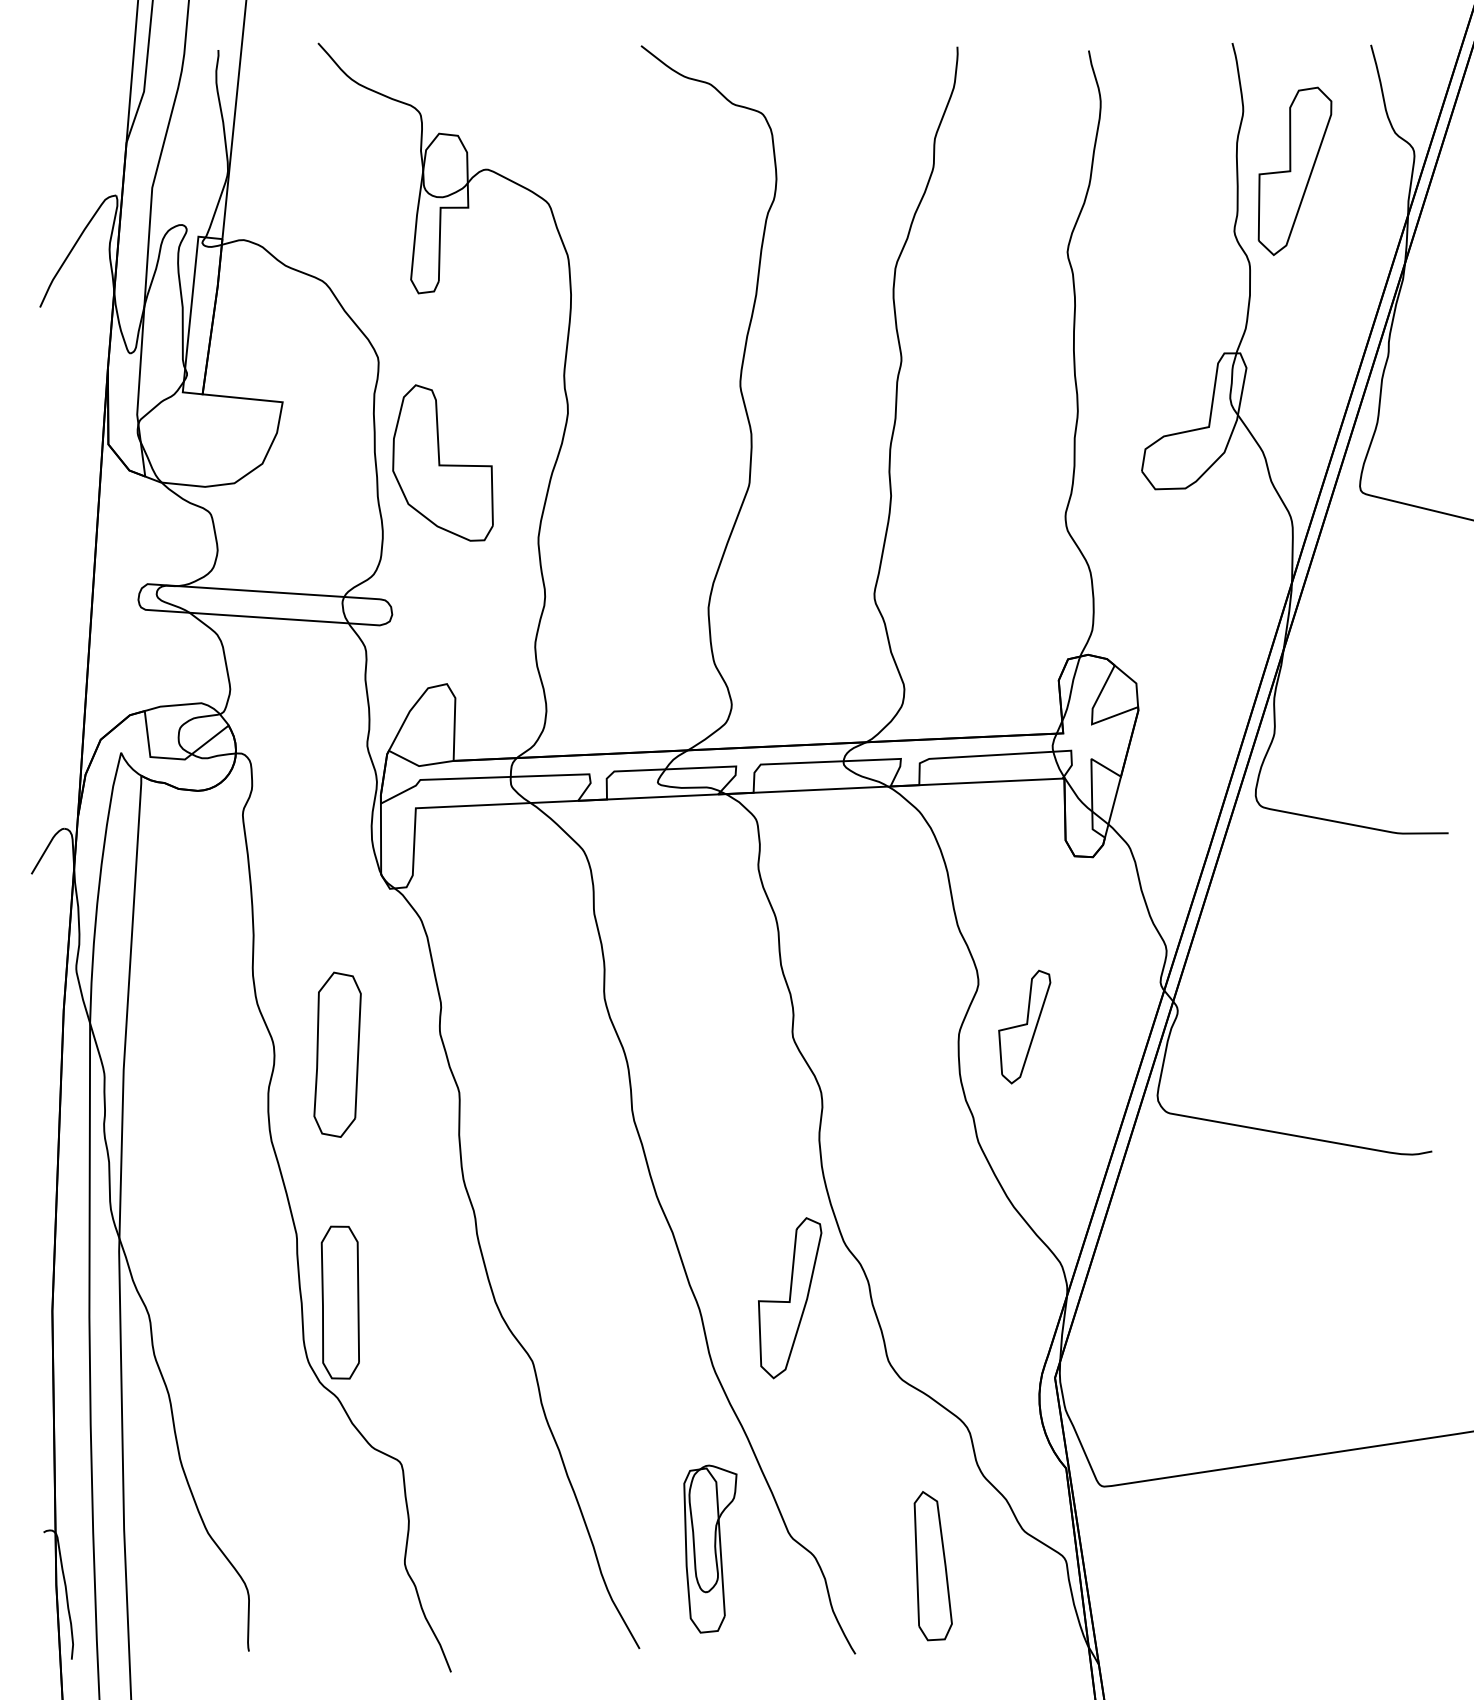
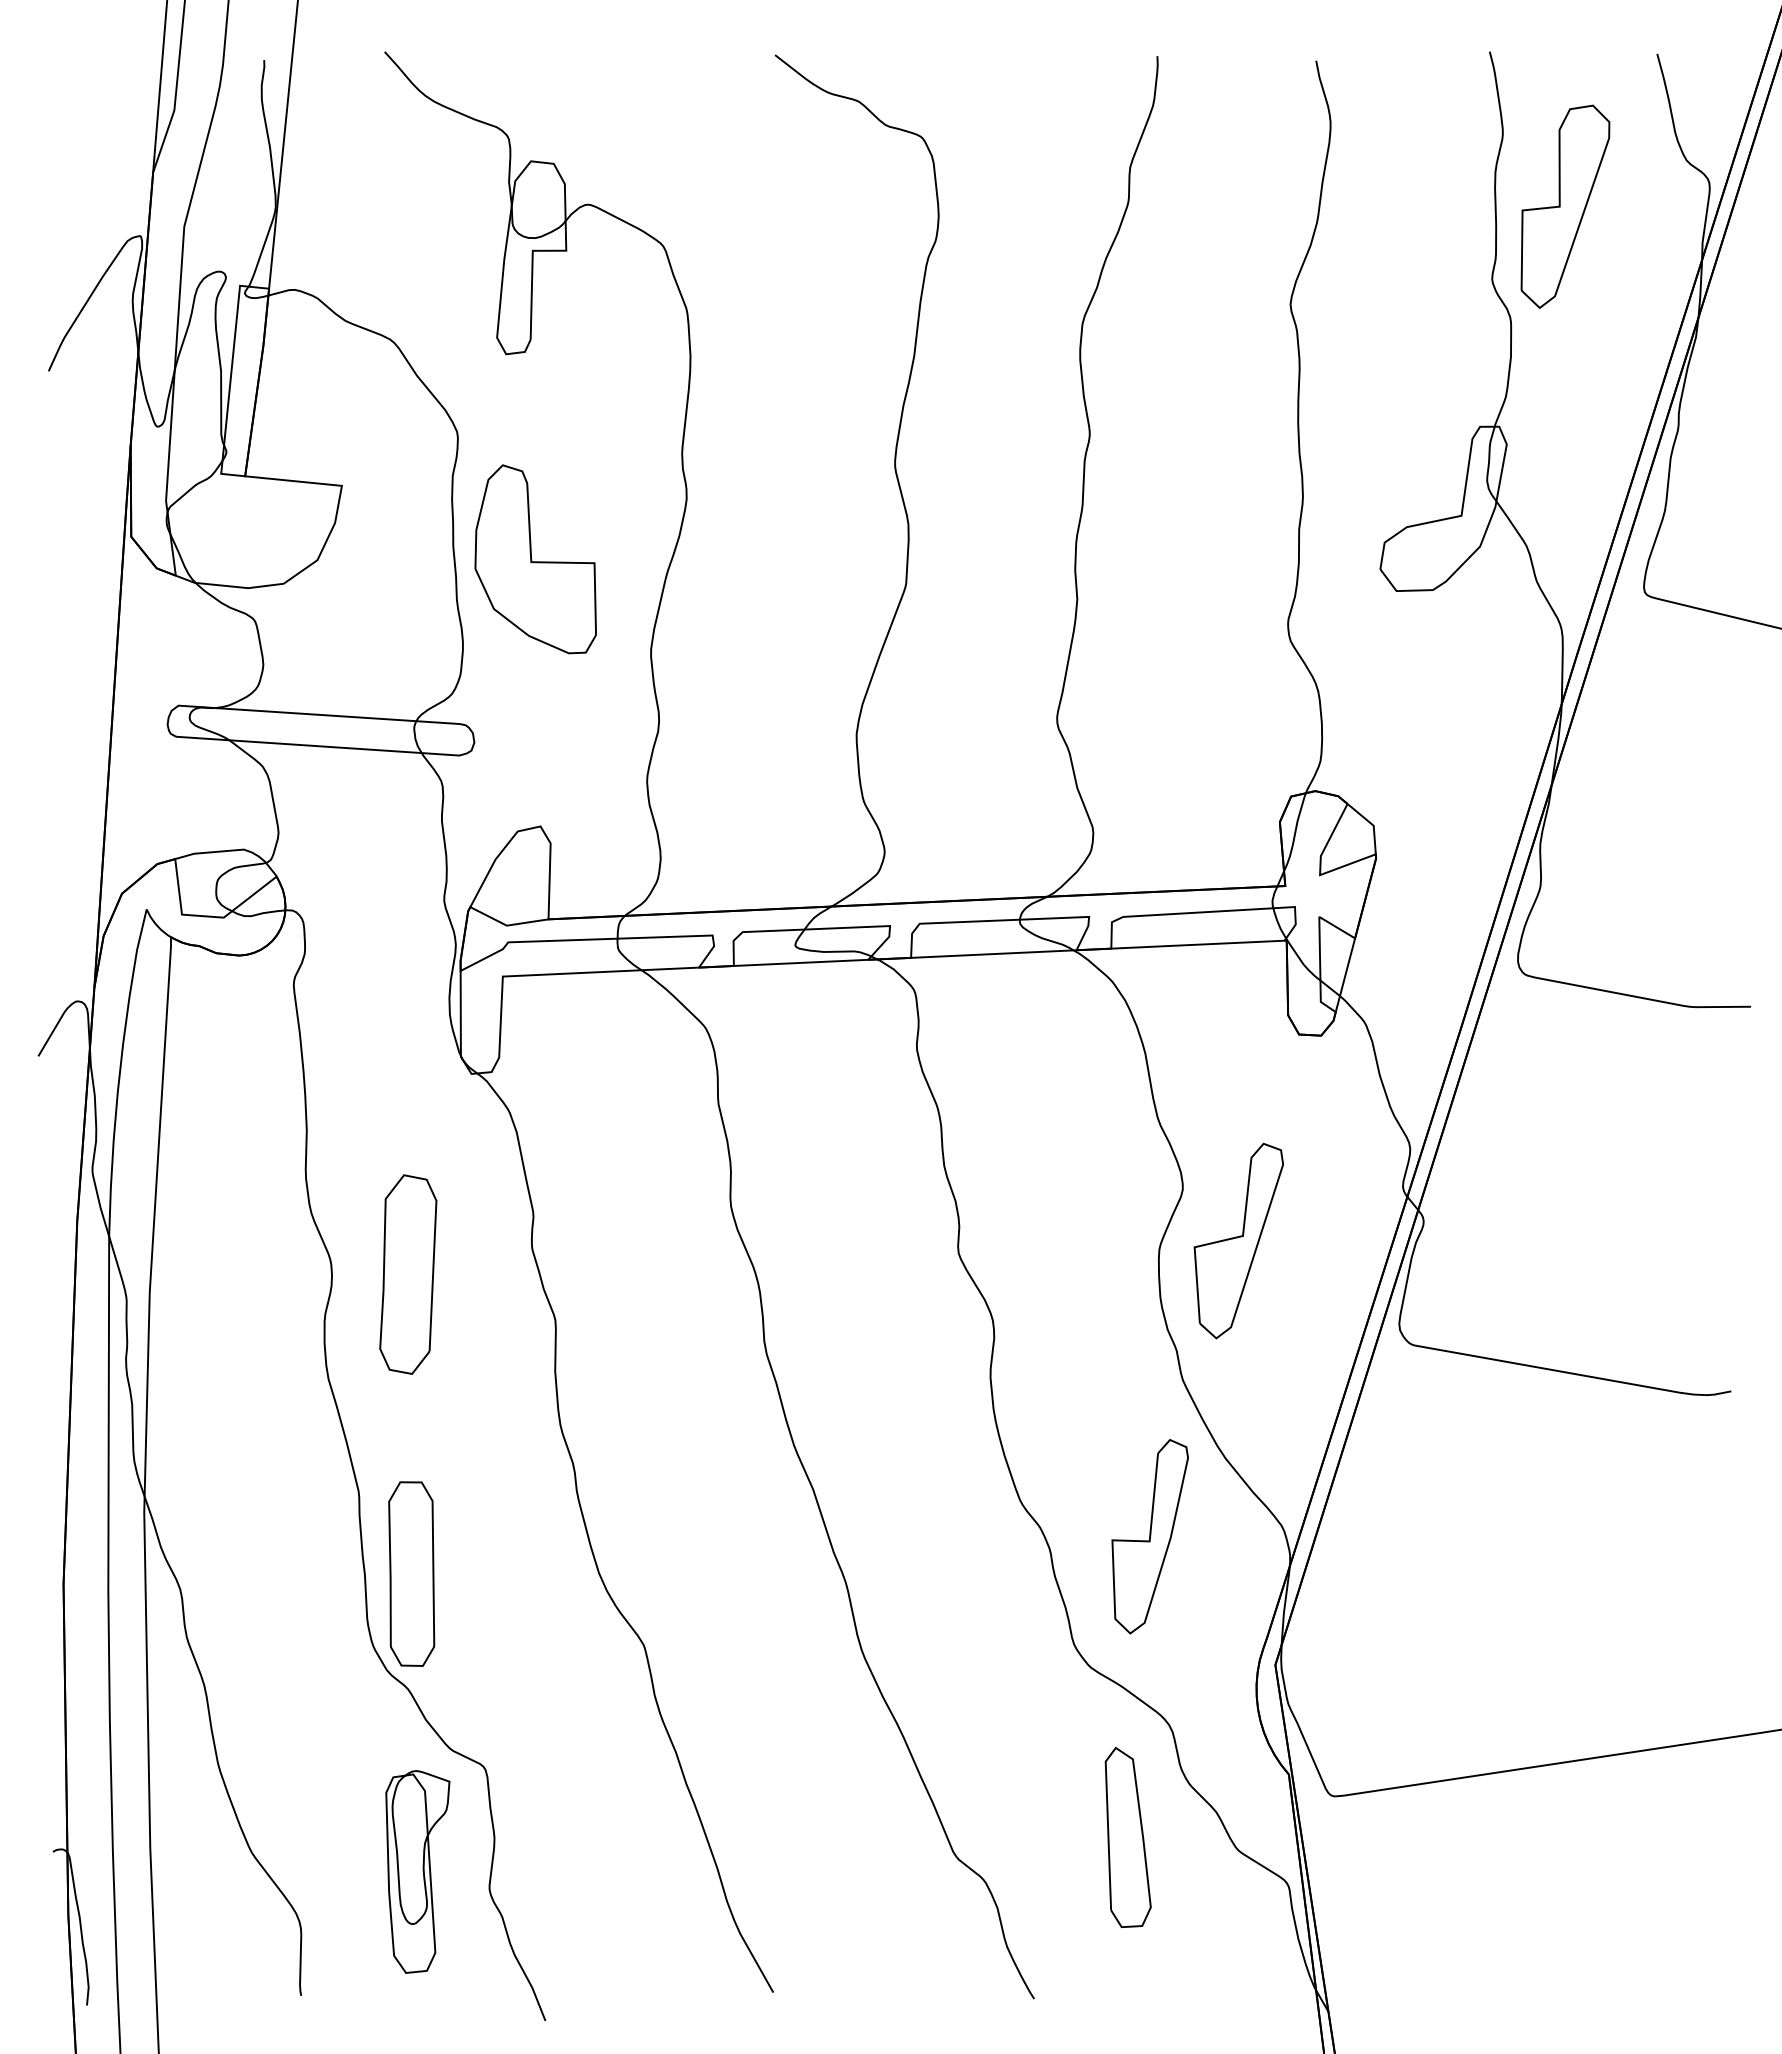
part: (1024, 1026) -> (1238, 1240), size x1.43
part: (789, 1298) -> (1149, 1536), moved
part: (710, 1548) -> (417, 1871), moved
part: (932, 1566) -> (1127, 1837), moved

